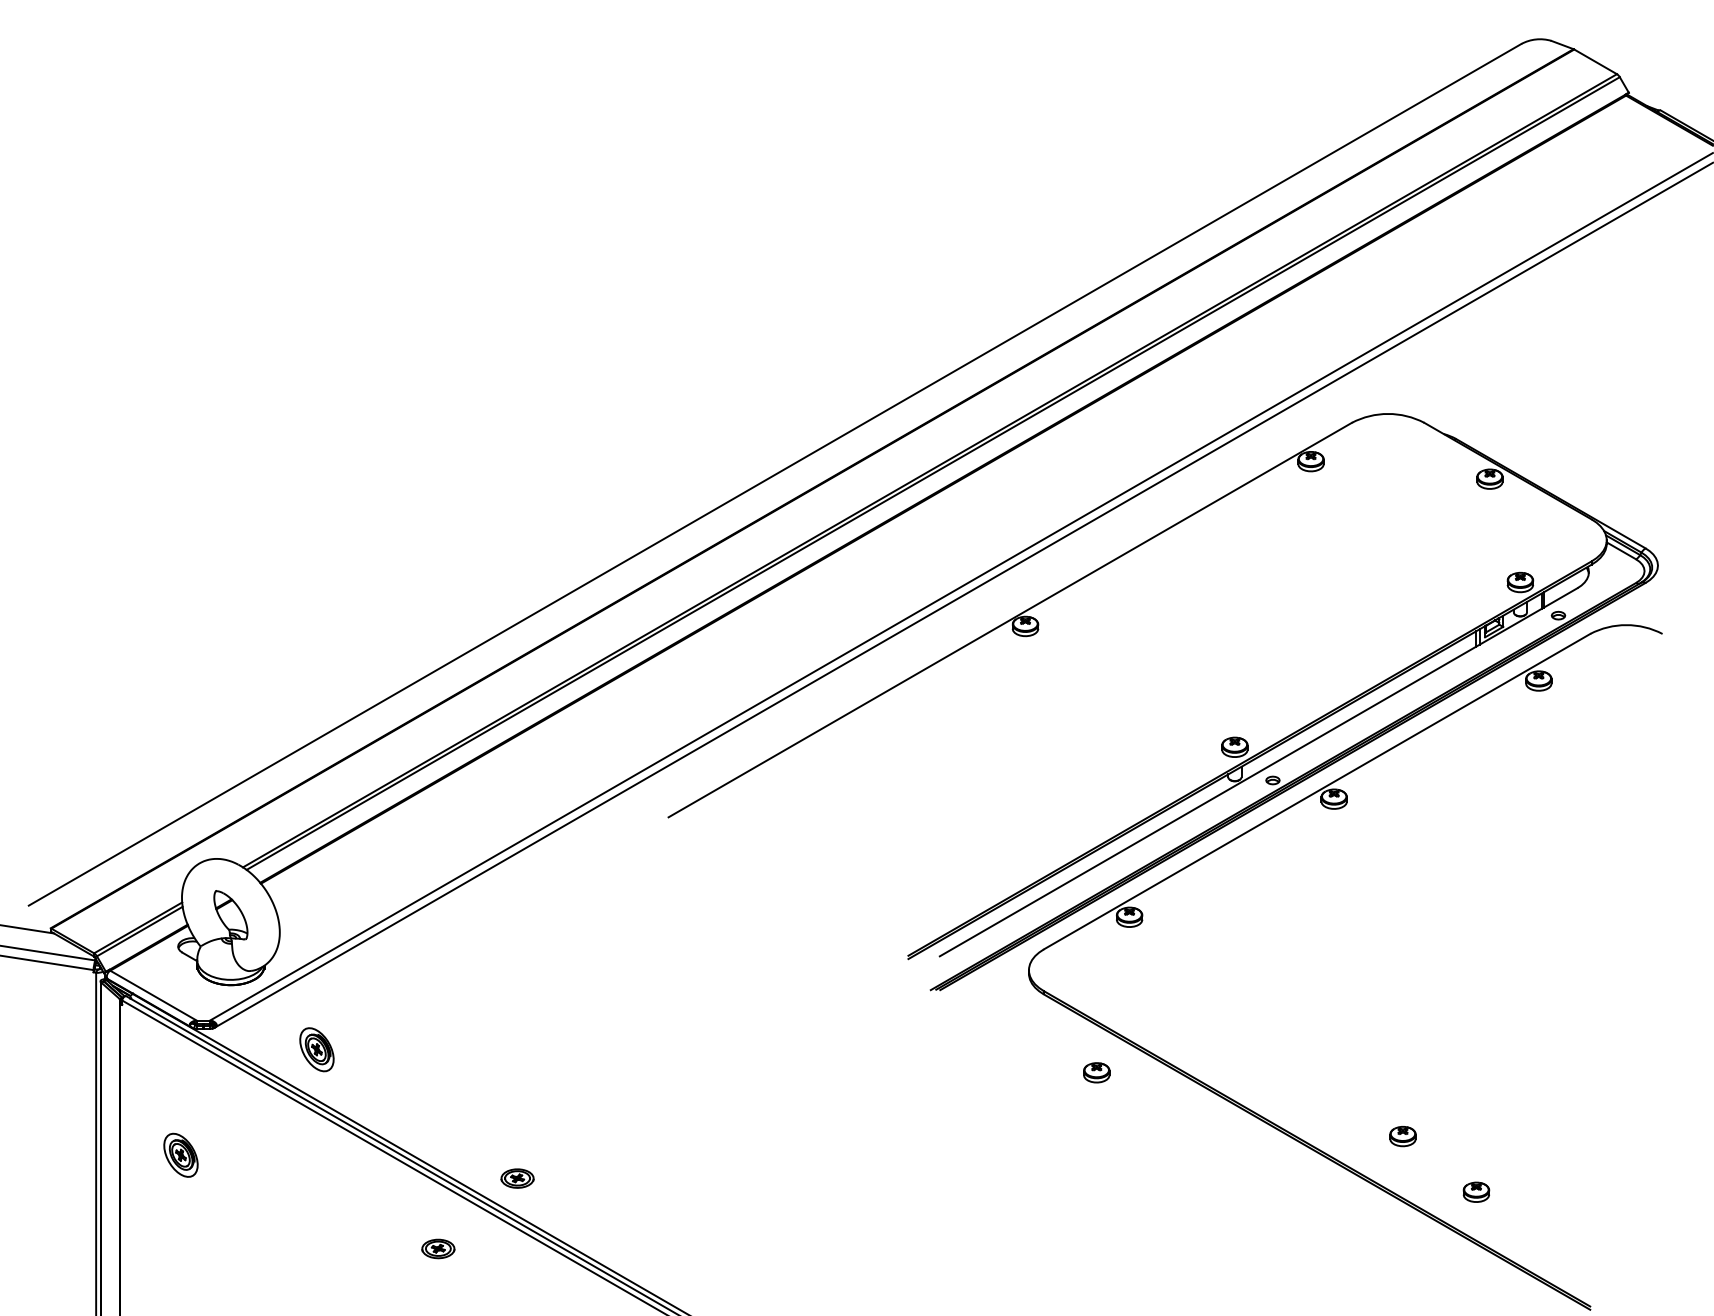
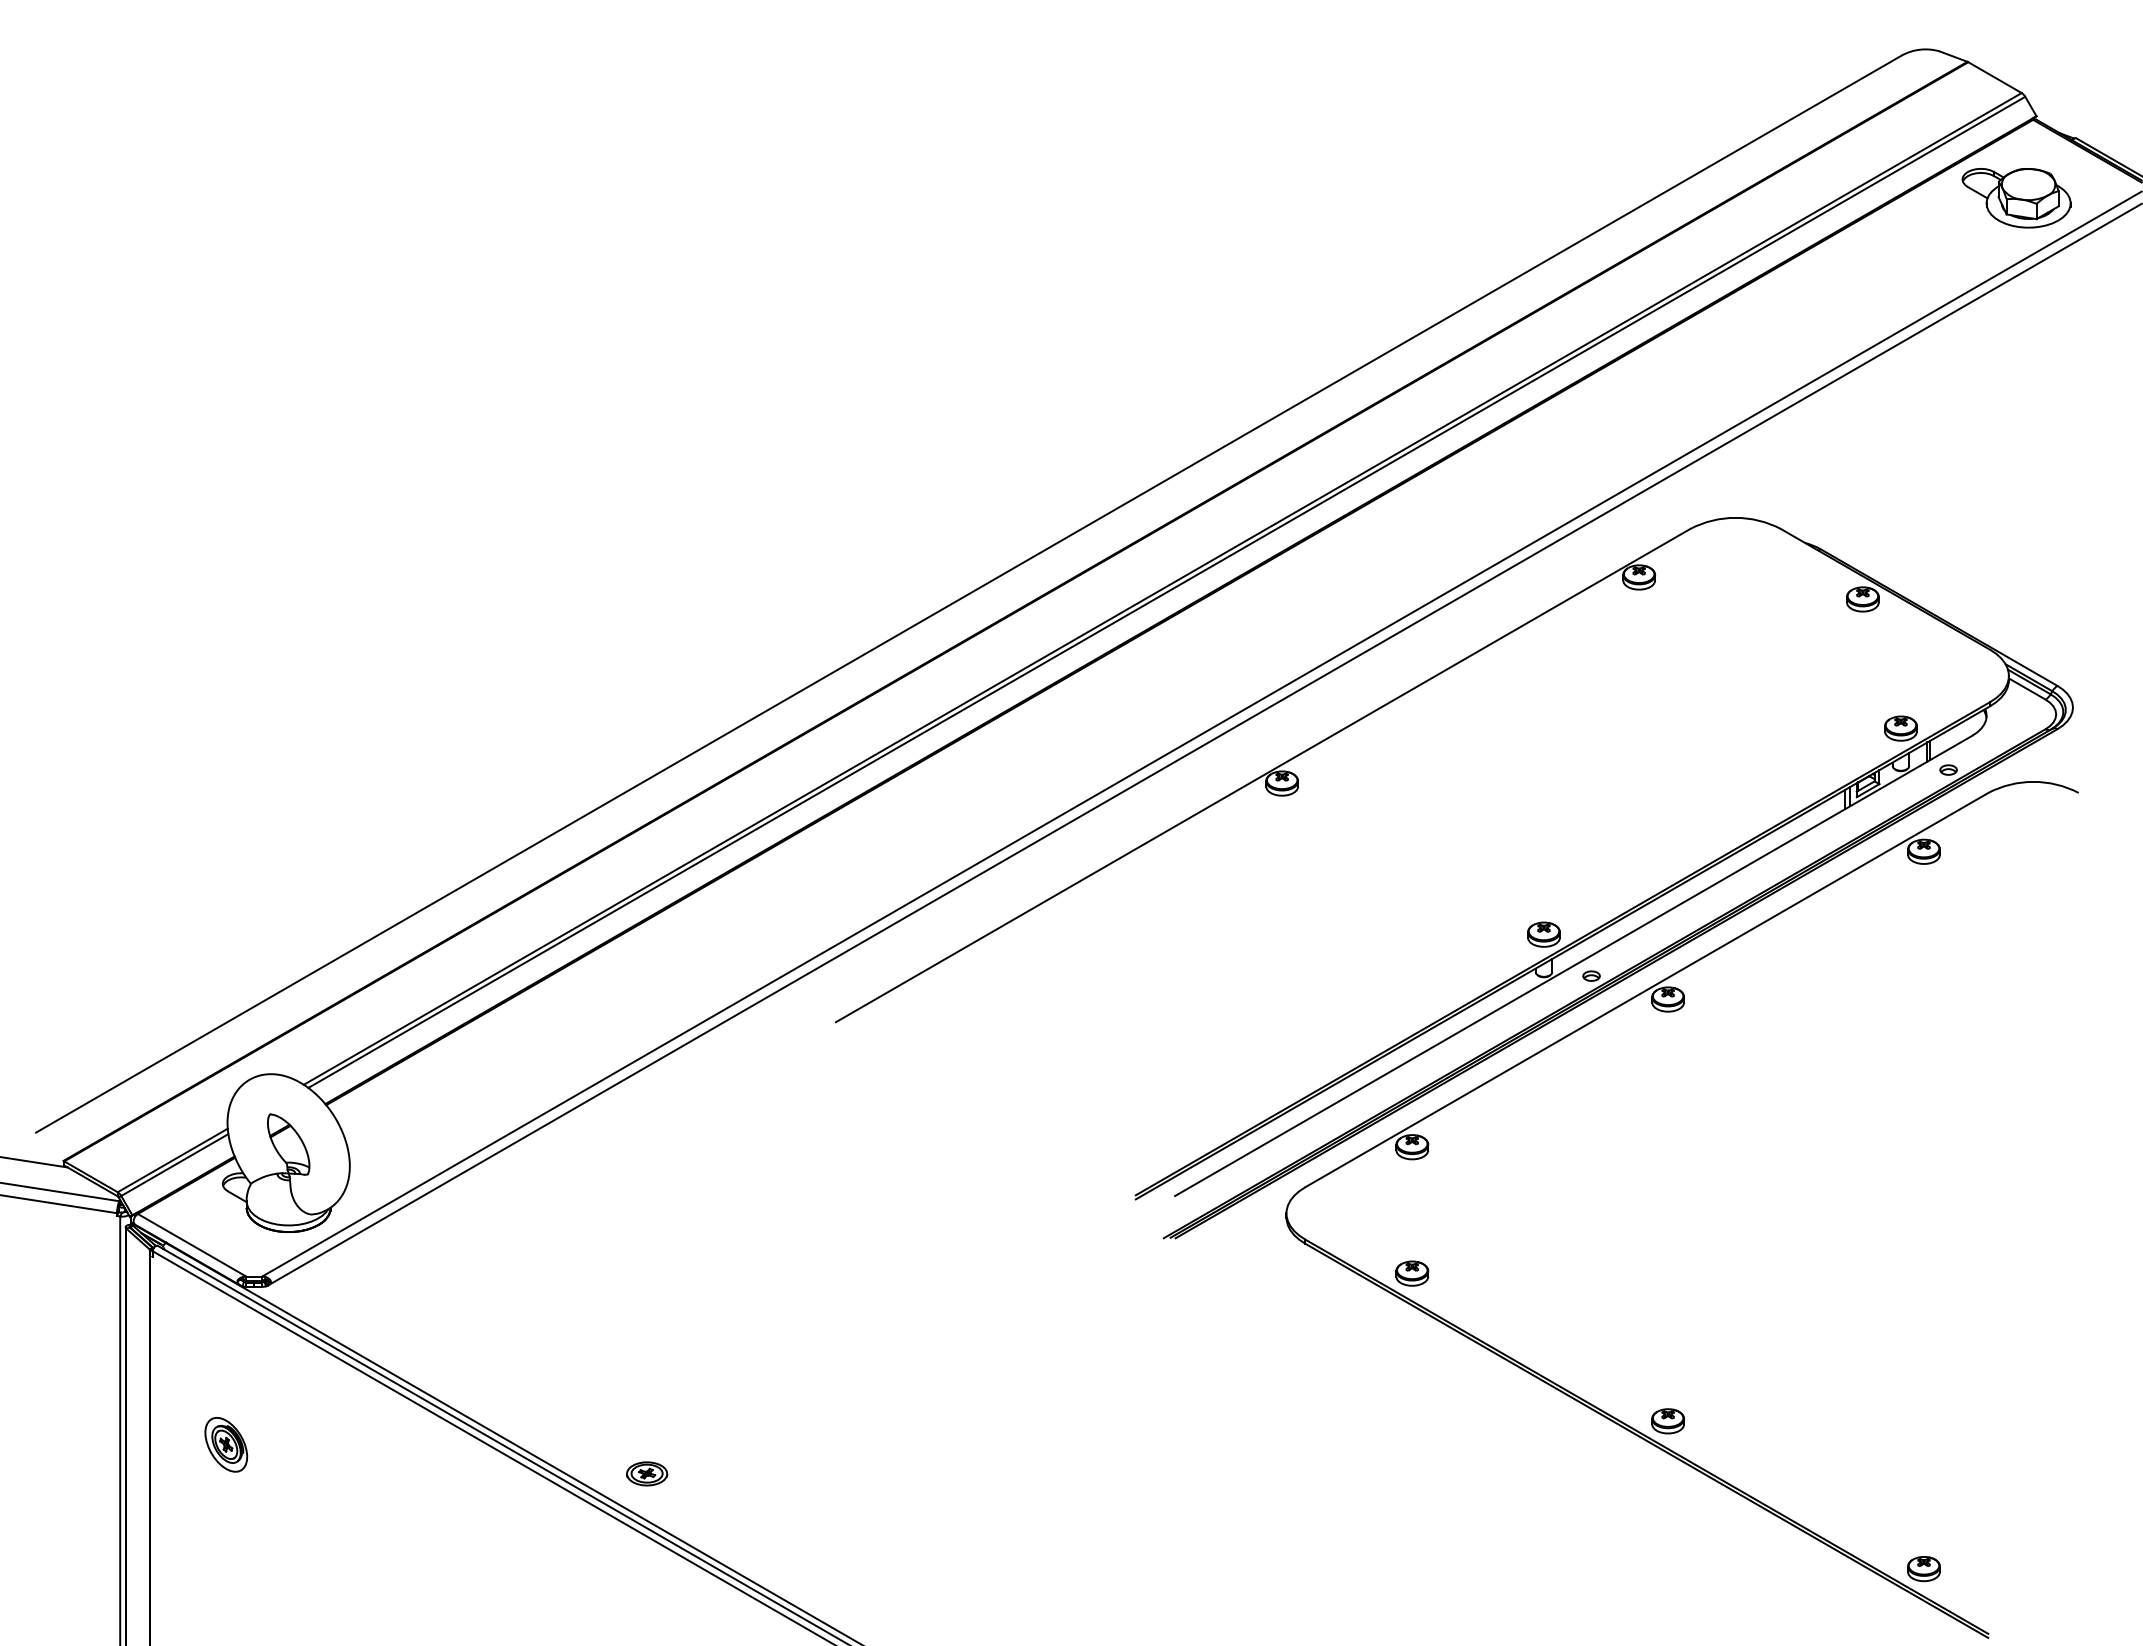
part: (1612, 158) -> (2016, 198), added
part: (317, 1049) -> (396, 1312), removed
part: (1096, 1072) -> (1412, 1273), moved
part: (1402, 1136) -> (1667, 1421), moved
part: (1476, 1192) -> (1923, 1569), moved
part: (438, 1248) -> (548, 1561), removed

